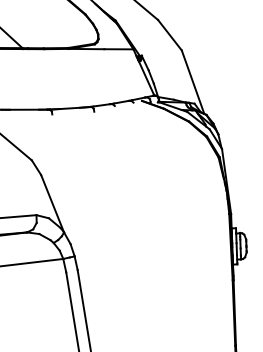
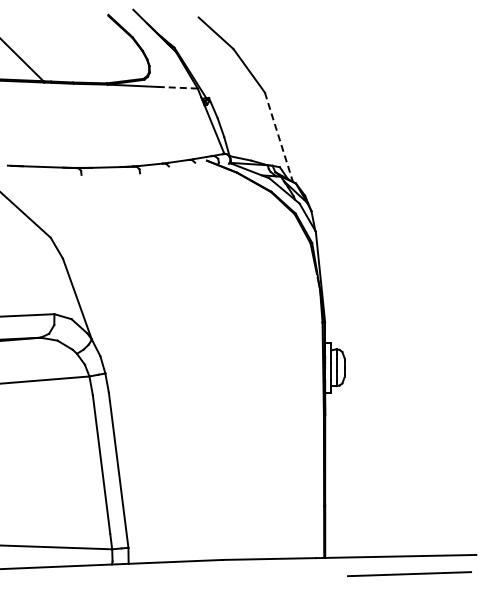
line: (118, 49) -> (176, 87), solid -> dashed
line: (192, 82) -> (278, 137), solid -> dashed

